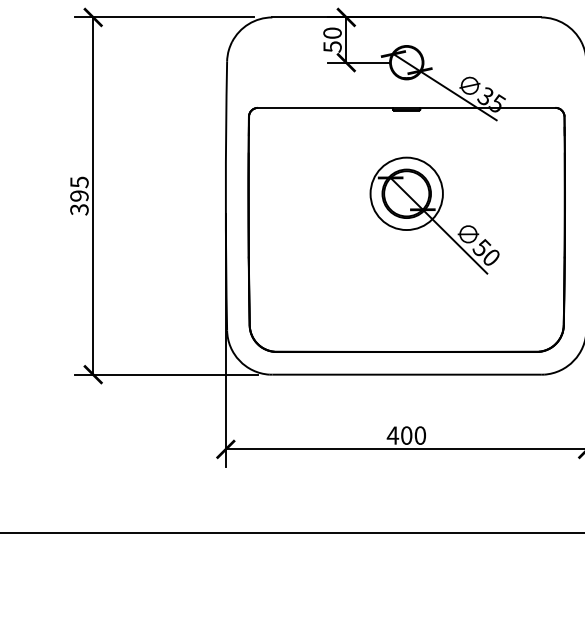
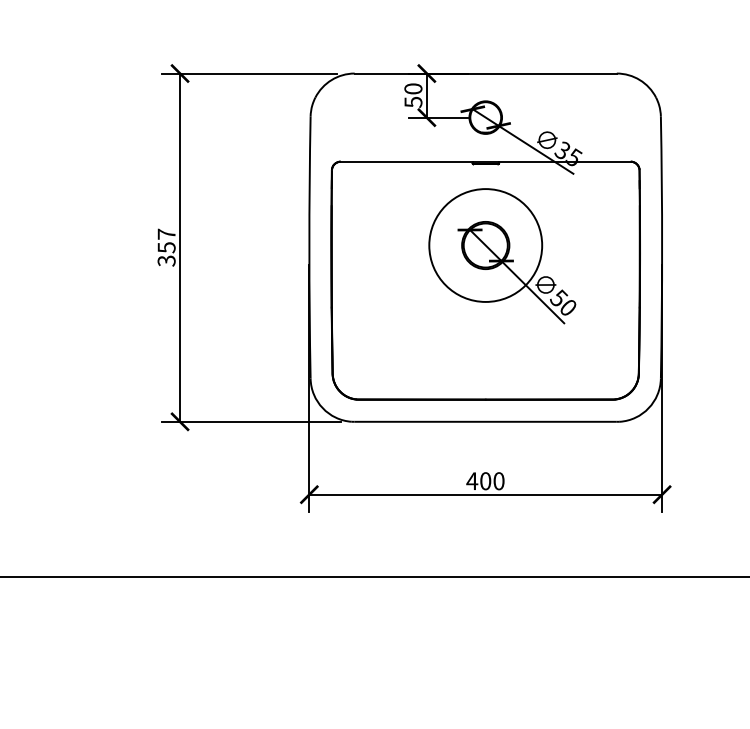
text: (79, 188) -> (166, 240), 395 -> 357
circle: (406, 193) -> (485, 245), size x1.6

